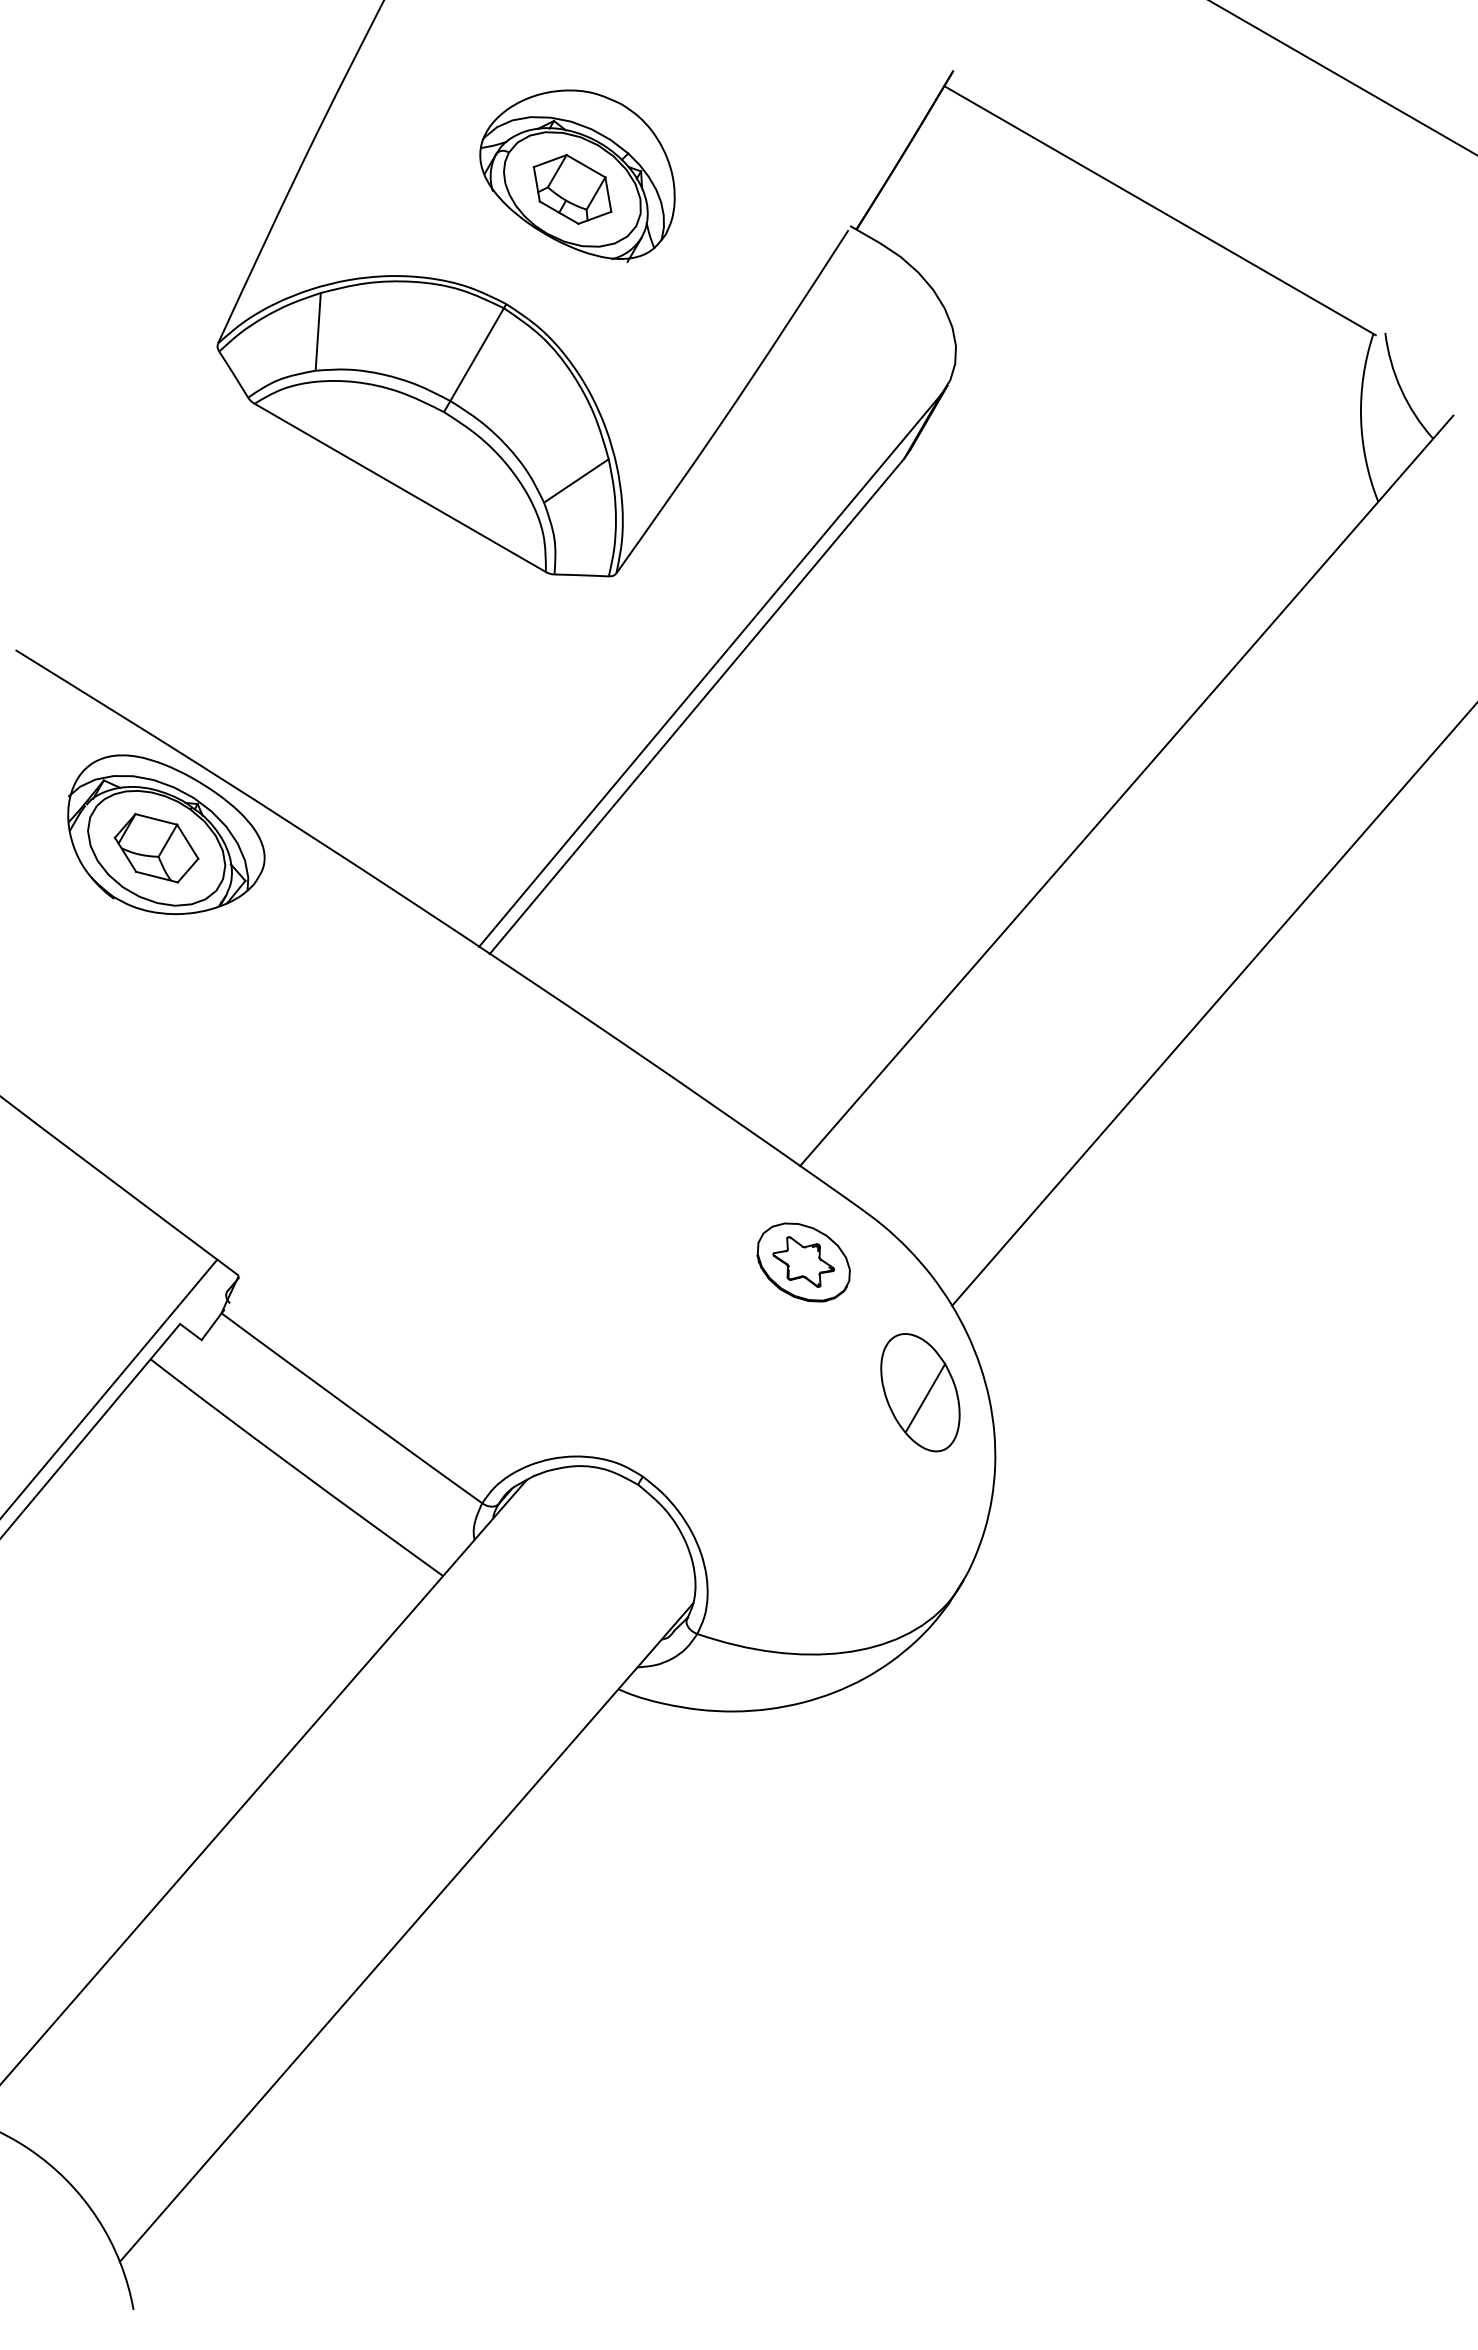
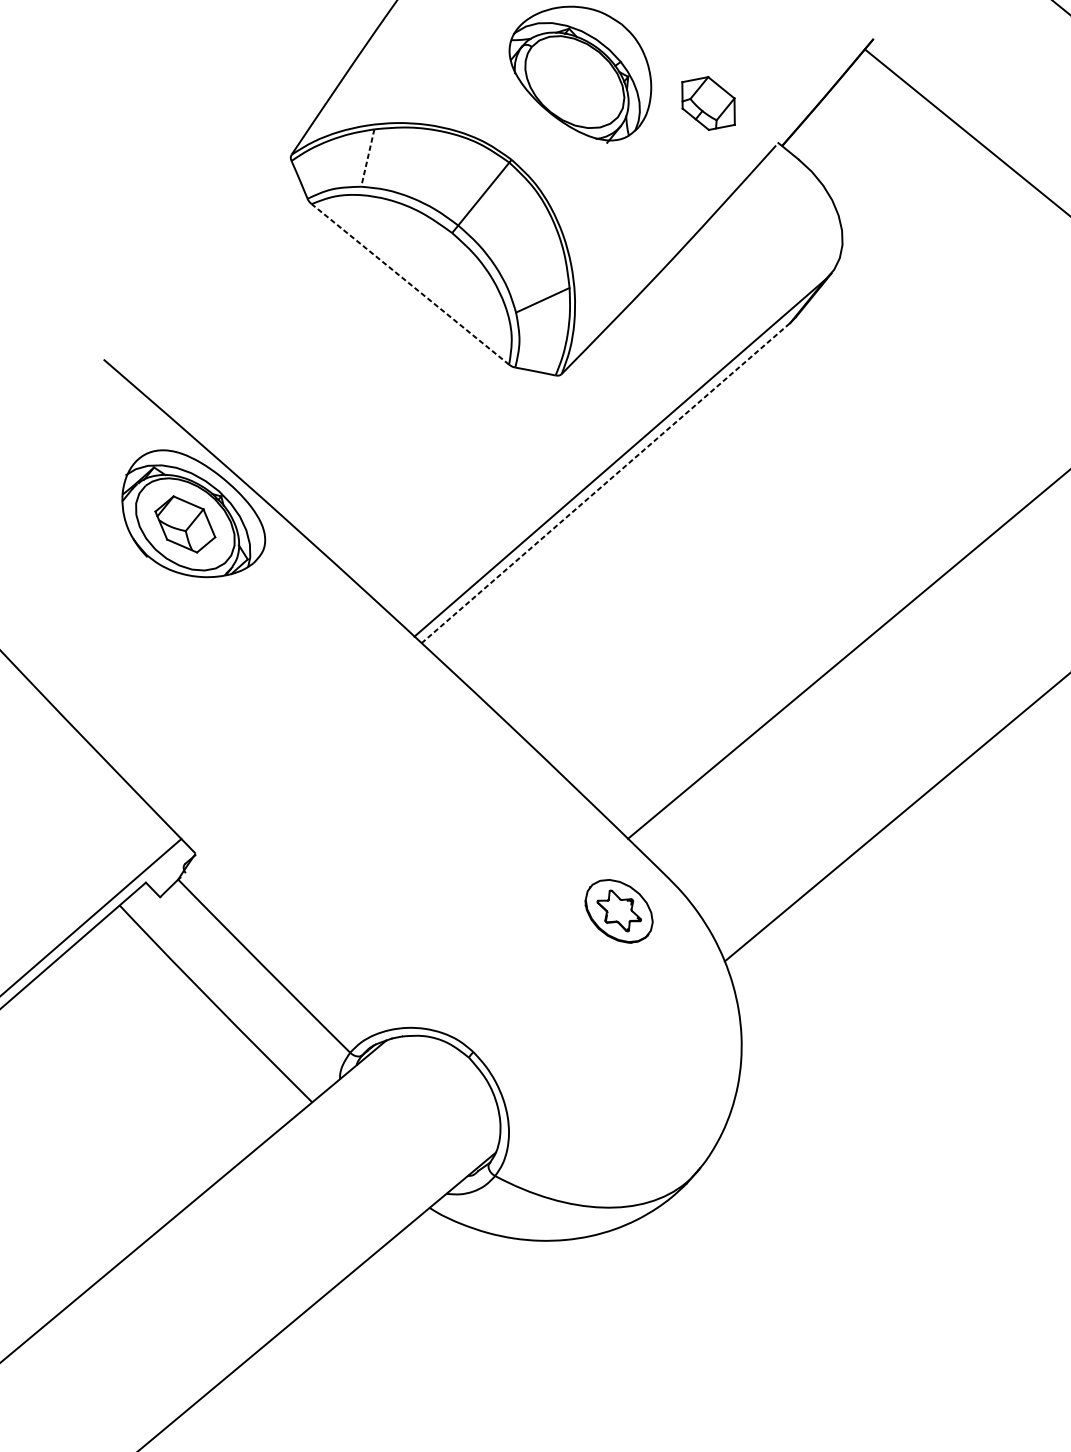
part: (572, 188) -> (708, 102), moved
line: (318, 331) -> (368, 157), solid -> dashed
line: (399, 487) -> (409, 284), solid -> dashed
line: (696, 706) -> (605, 483), solid -> dashed
part: (920, 1392) -> (690, 1022), removed

